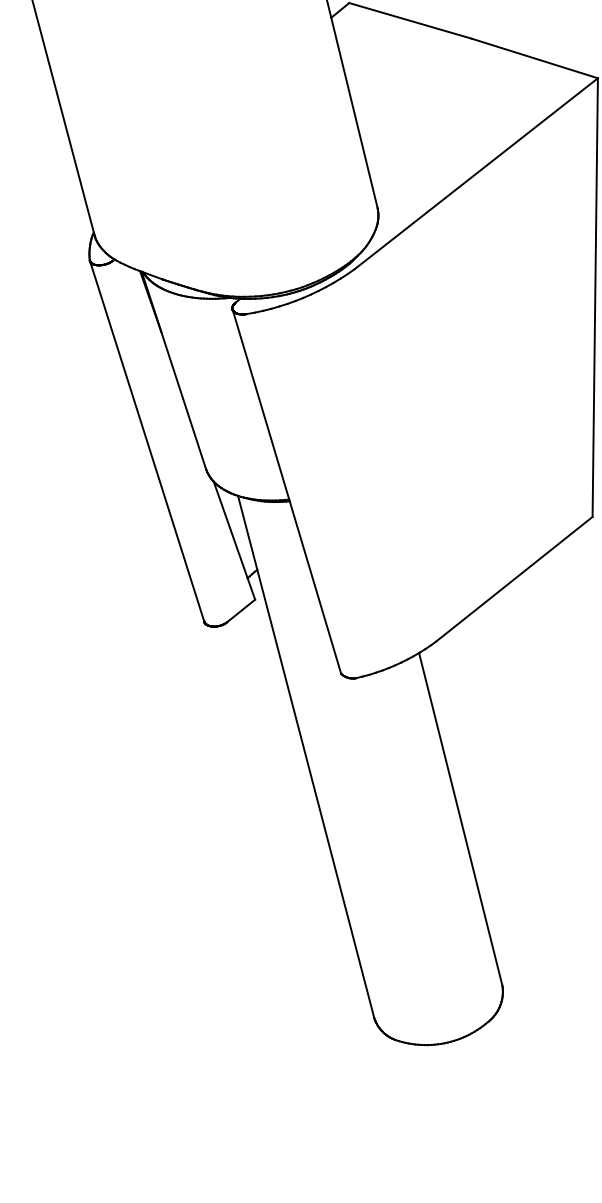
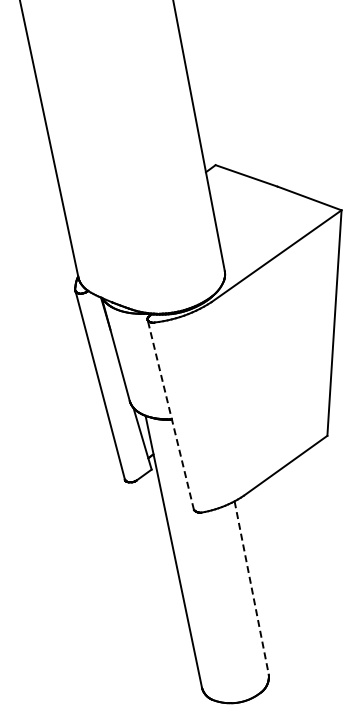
line: (286, 490) -> (170, 414), solid -> dashed
line: (460, 820) -> (251, 588), solid -> dashed

